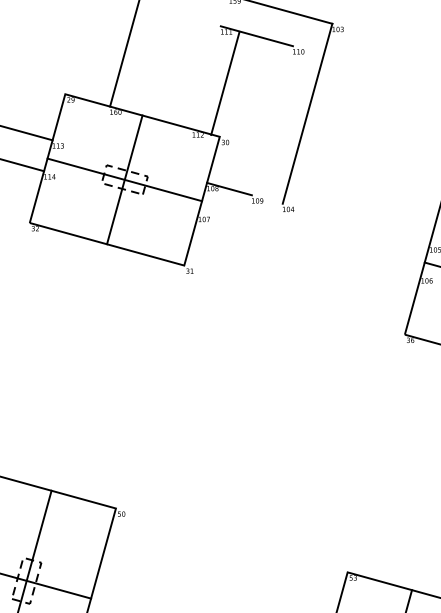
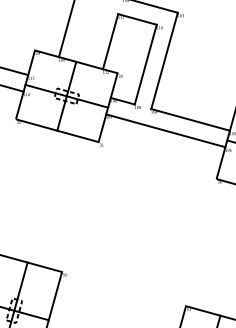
line: (225, 83) -> (110, 41), moved
line: (271, 120) -> (145, 64), added
line: (356, 223) -> (190, 119), added
line: (309, 243) -> (165, 130), added

